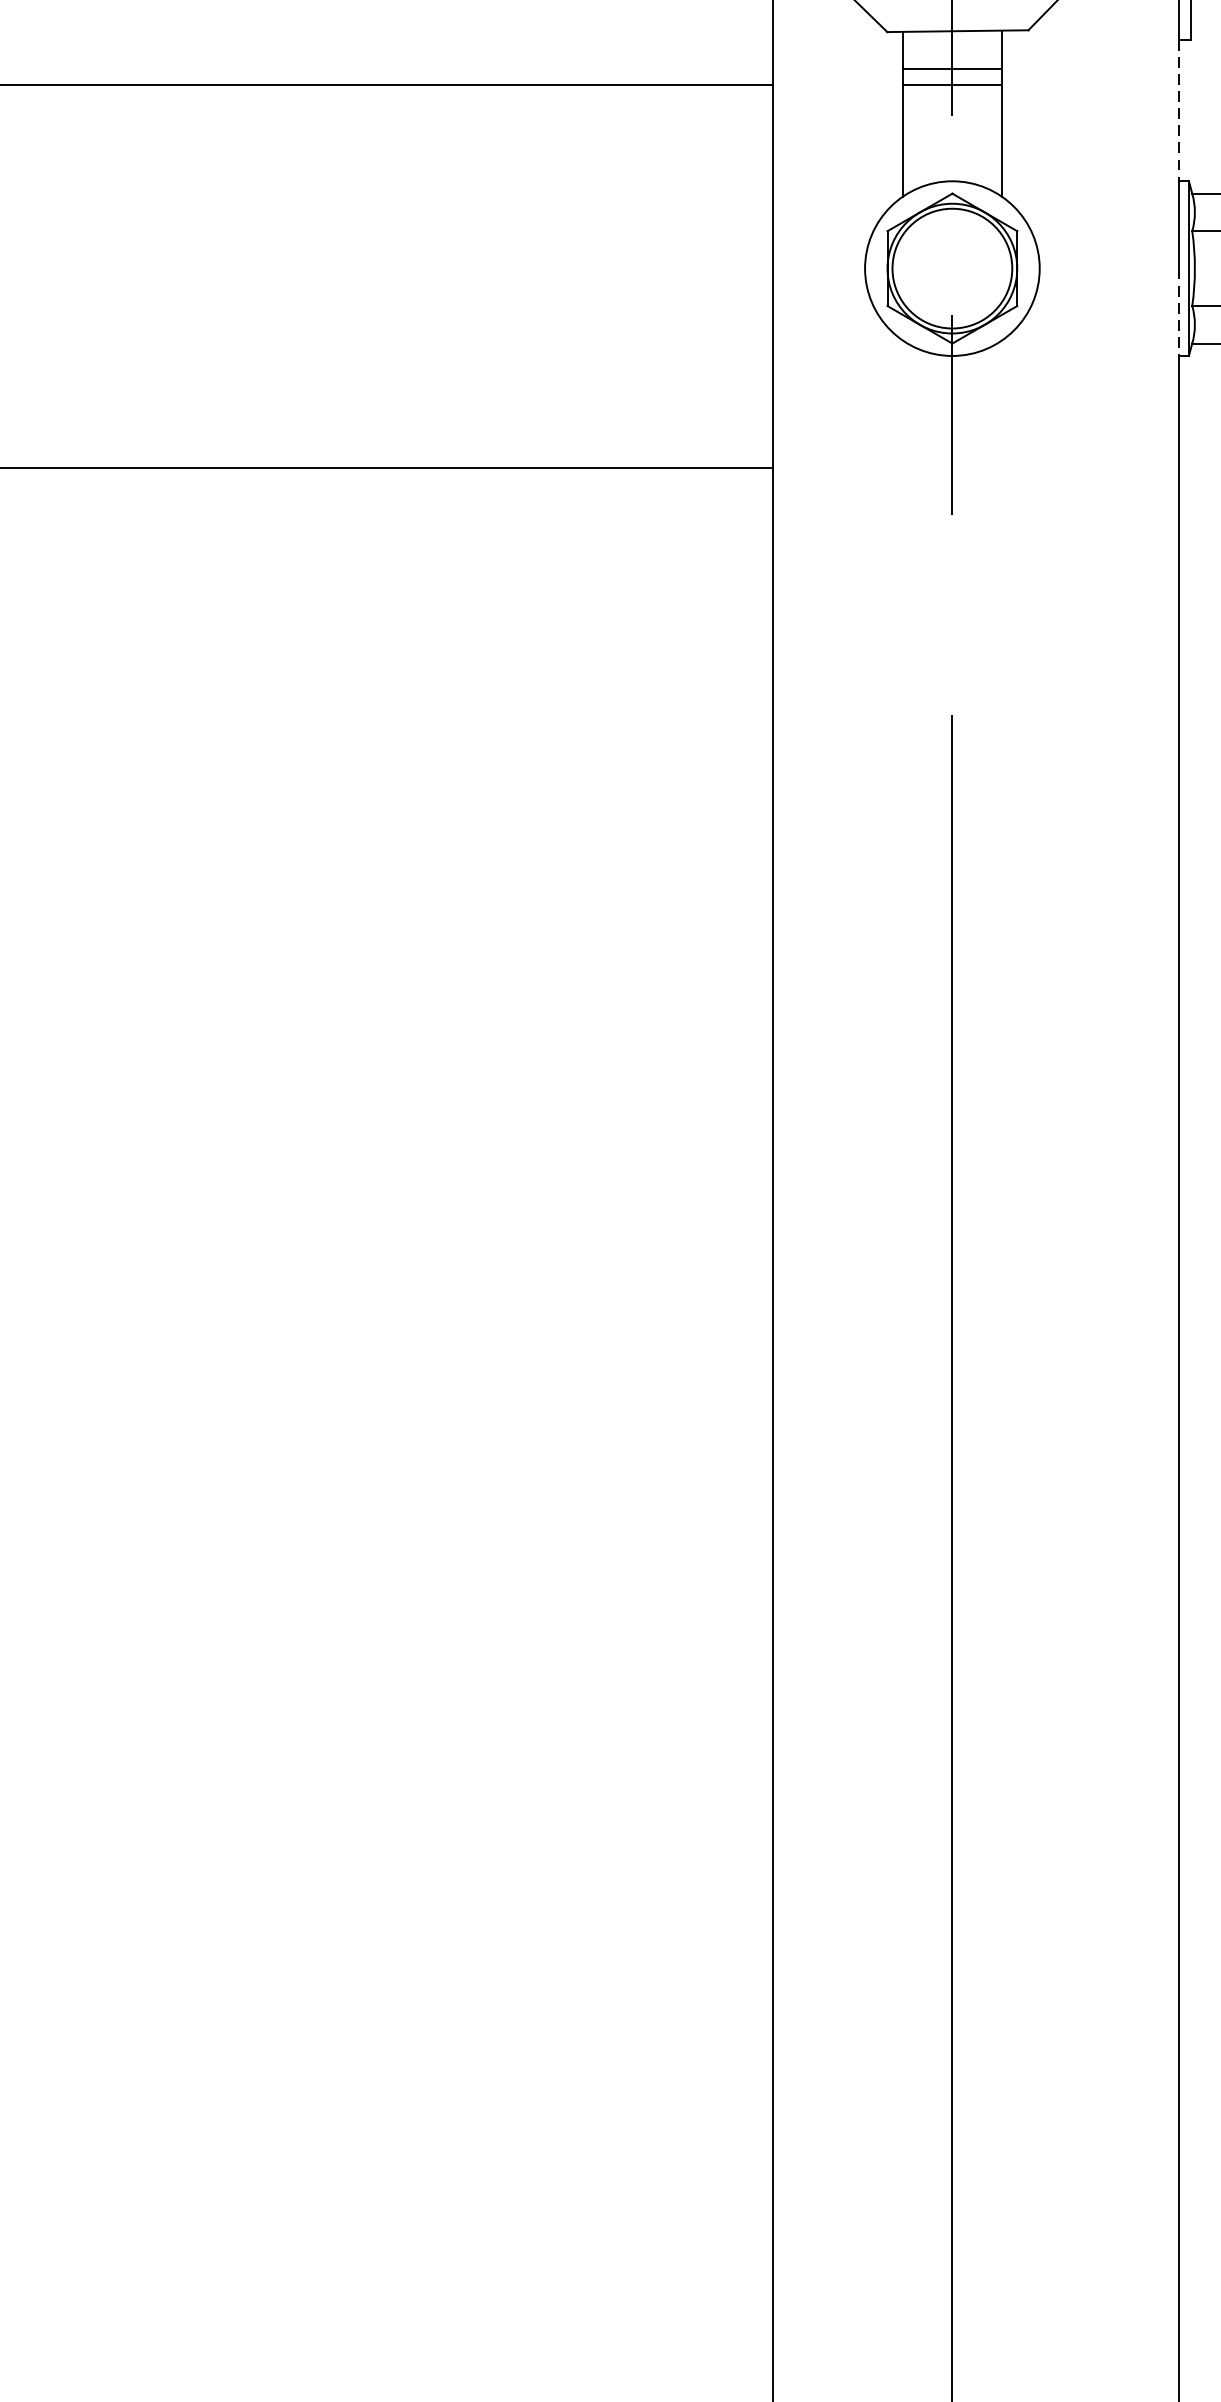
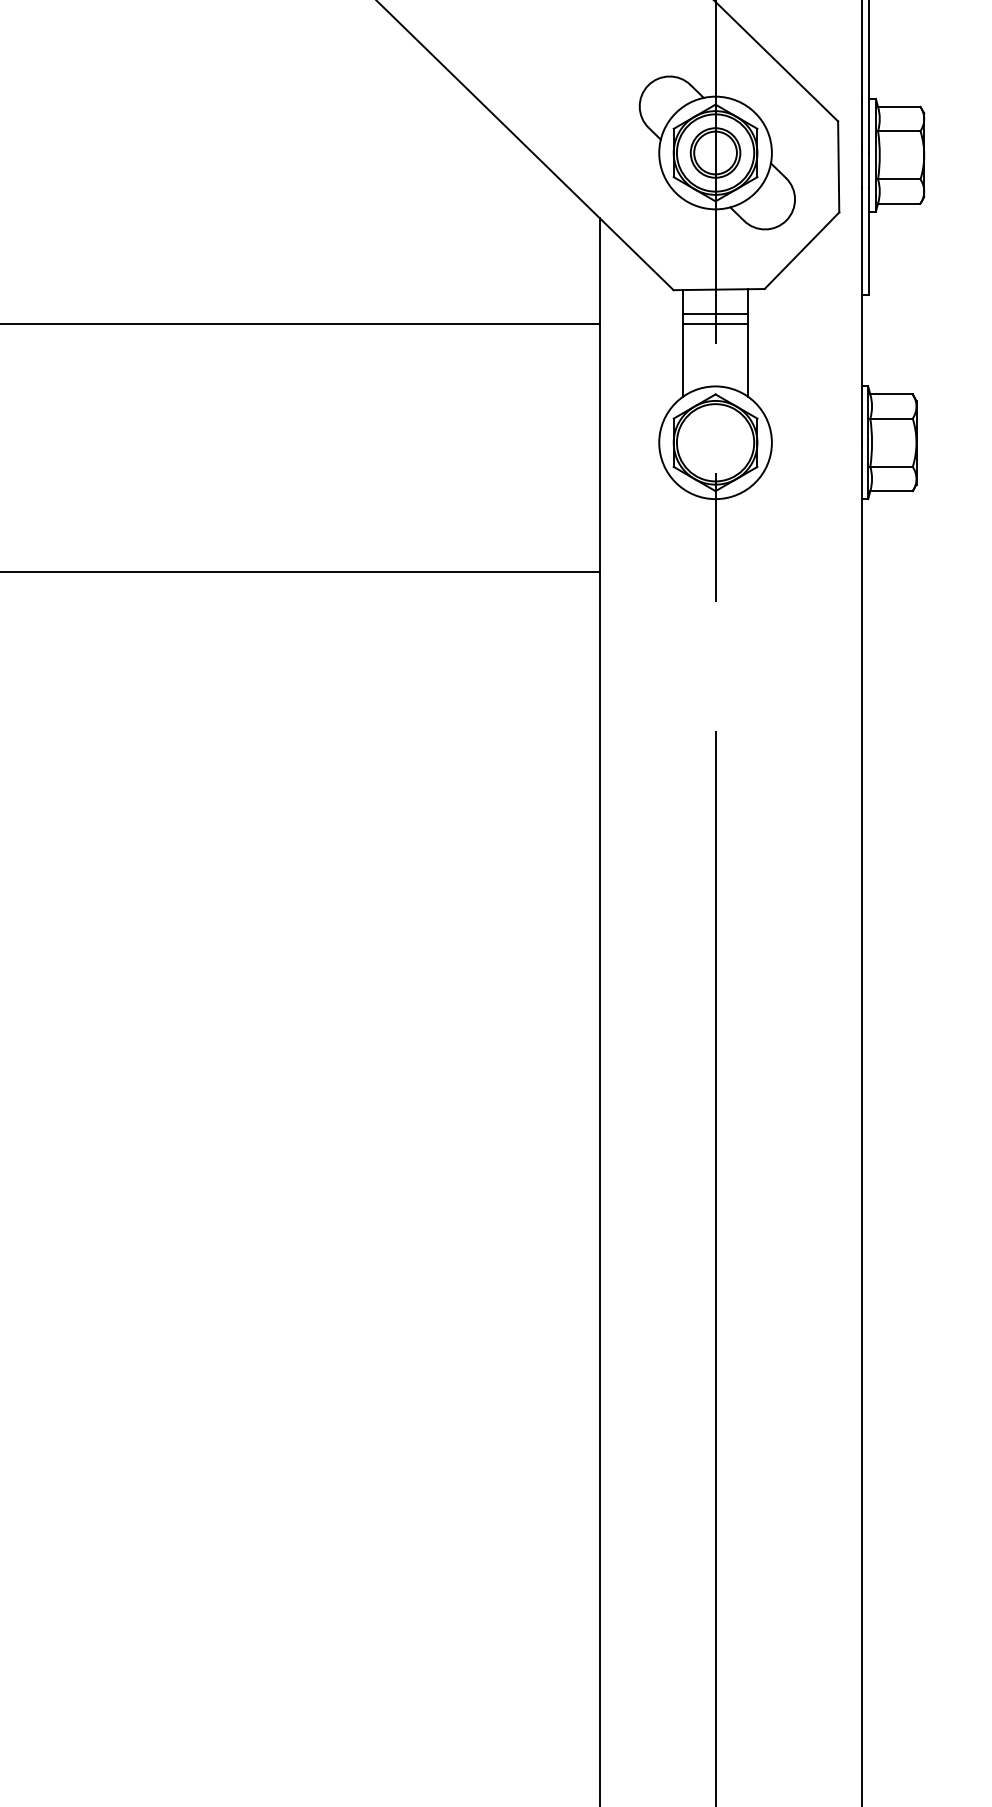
line: (1178, 110) -> (861, 340), dashed -> solid
line: (1178, 313) -> (861, 471), dashed -> solid

